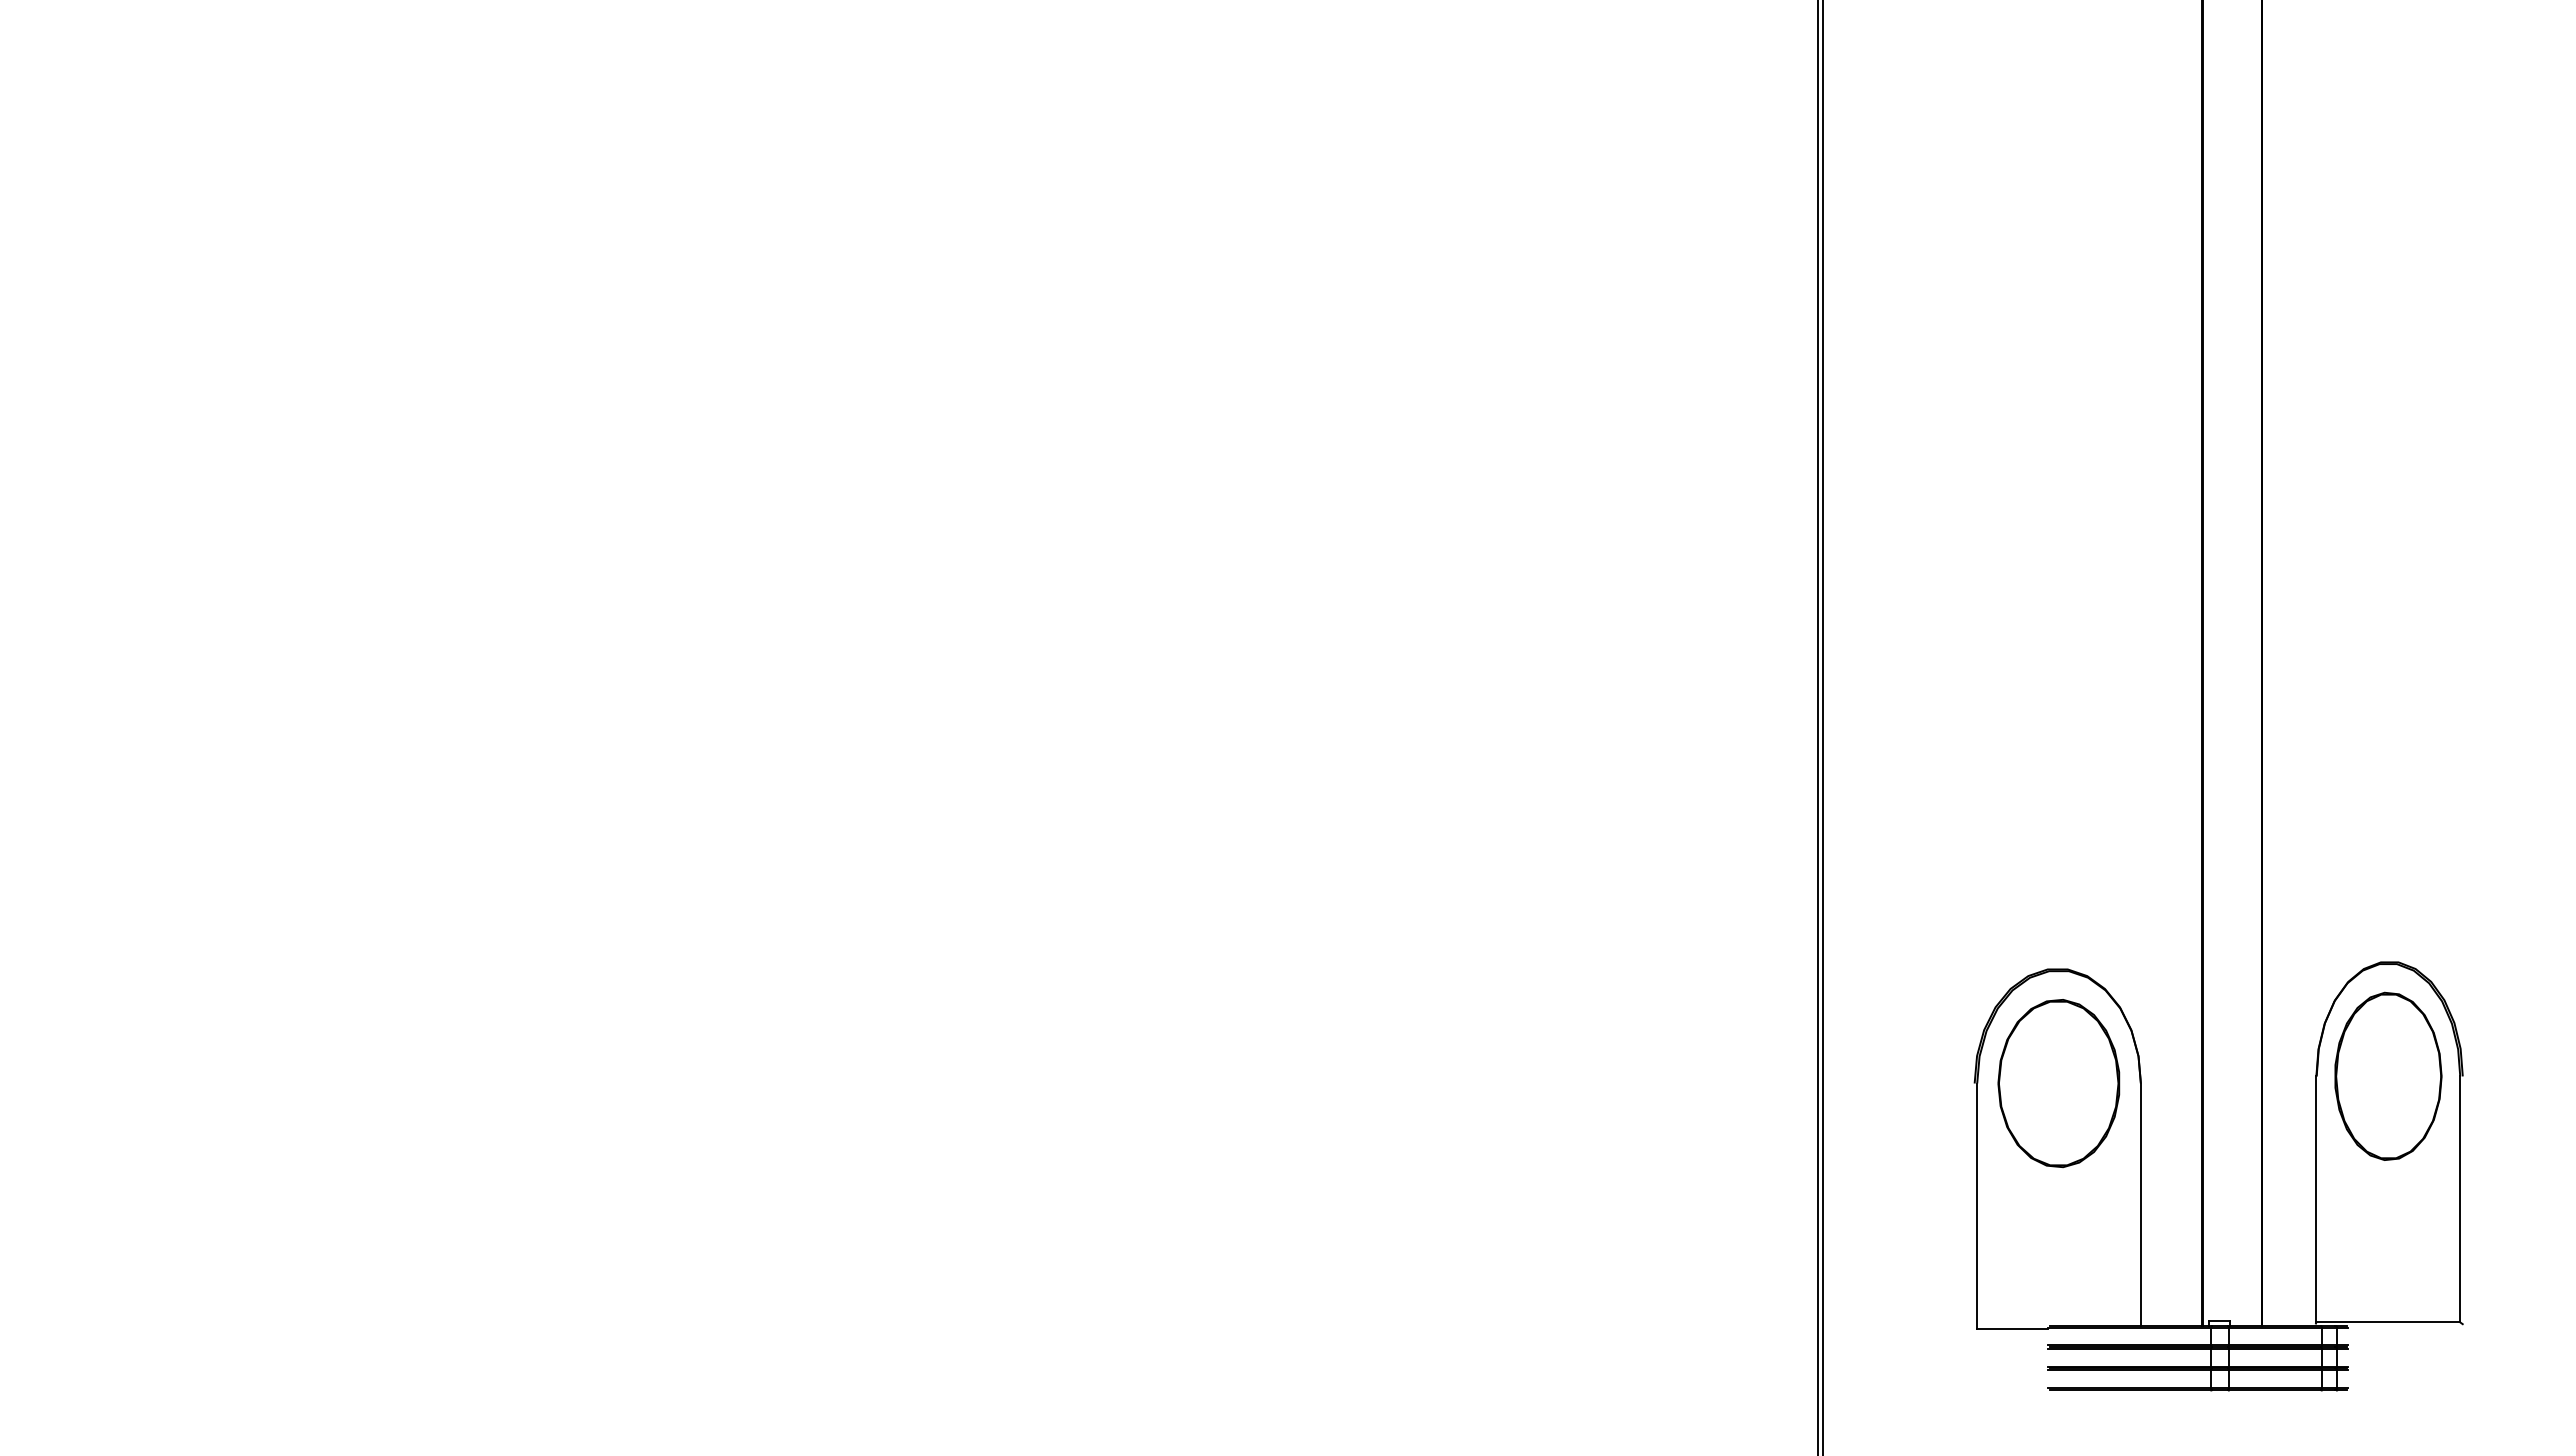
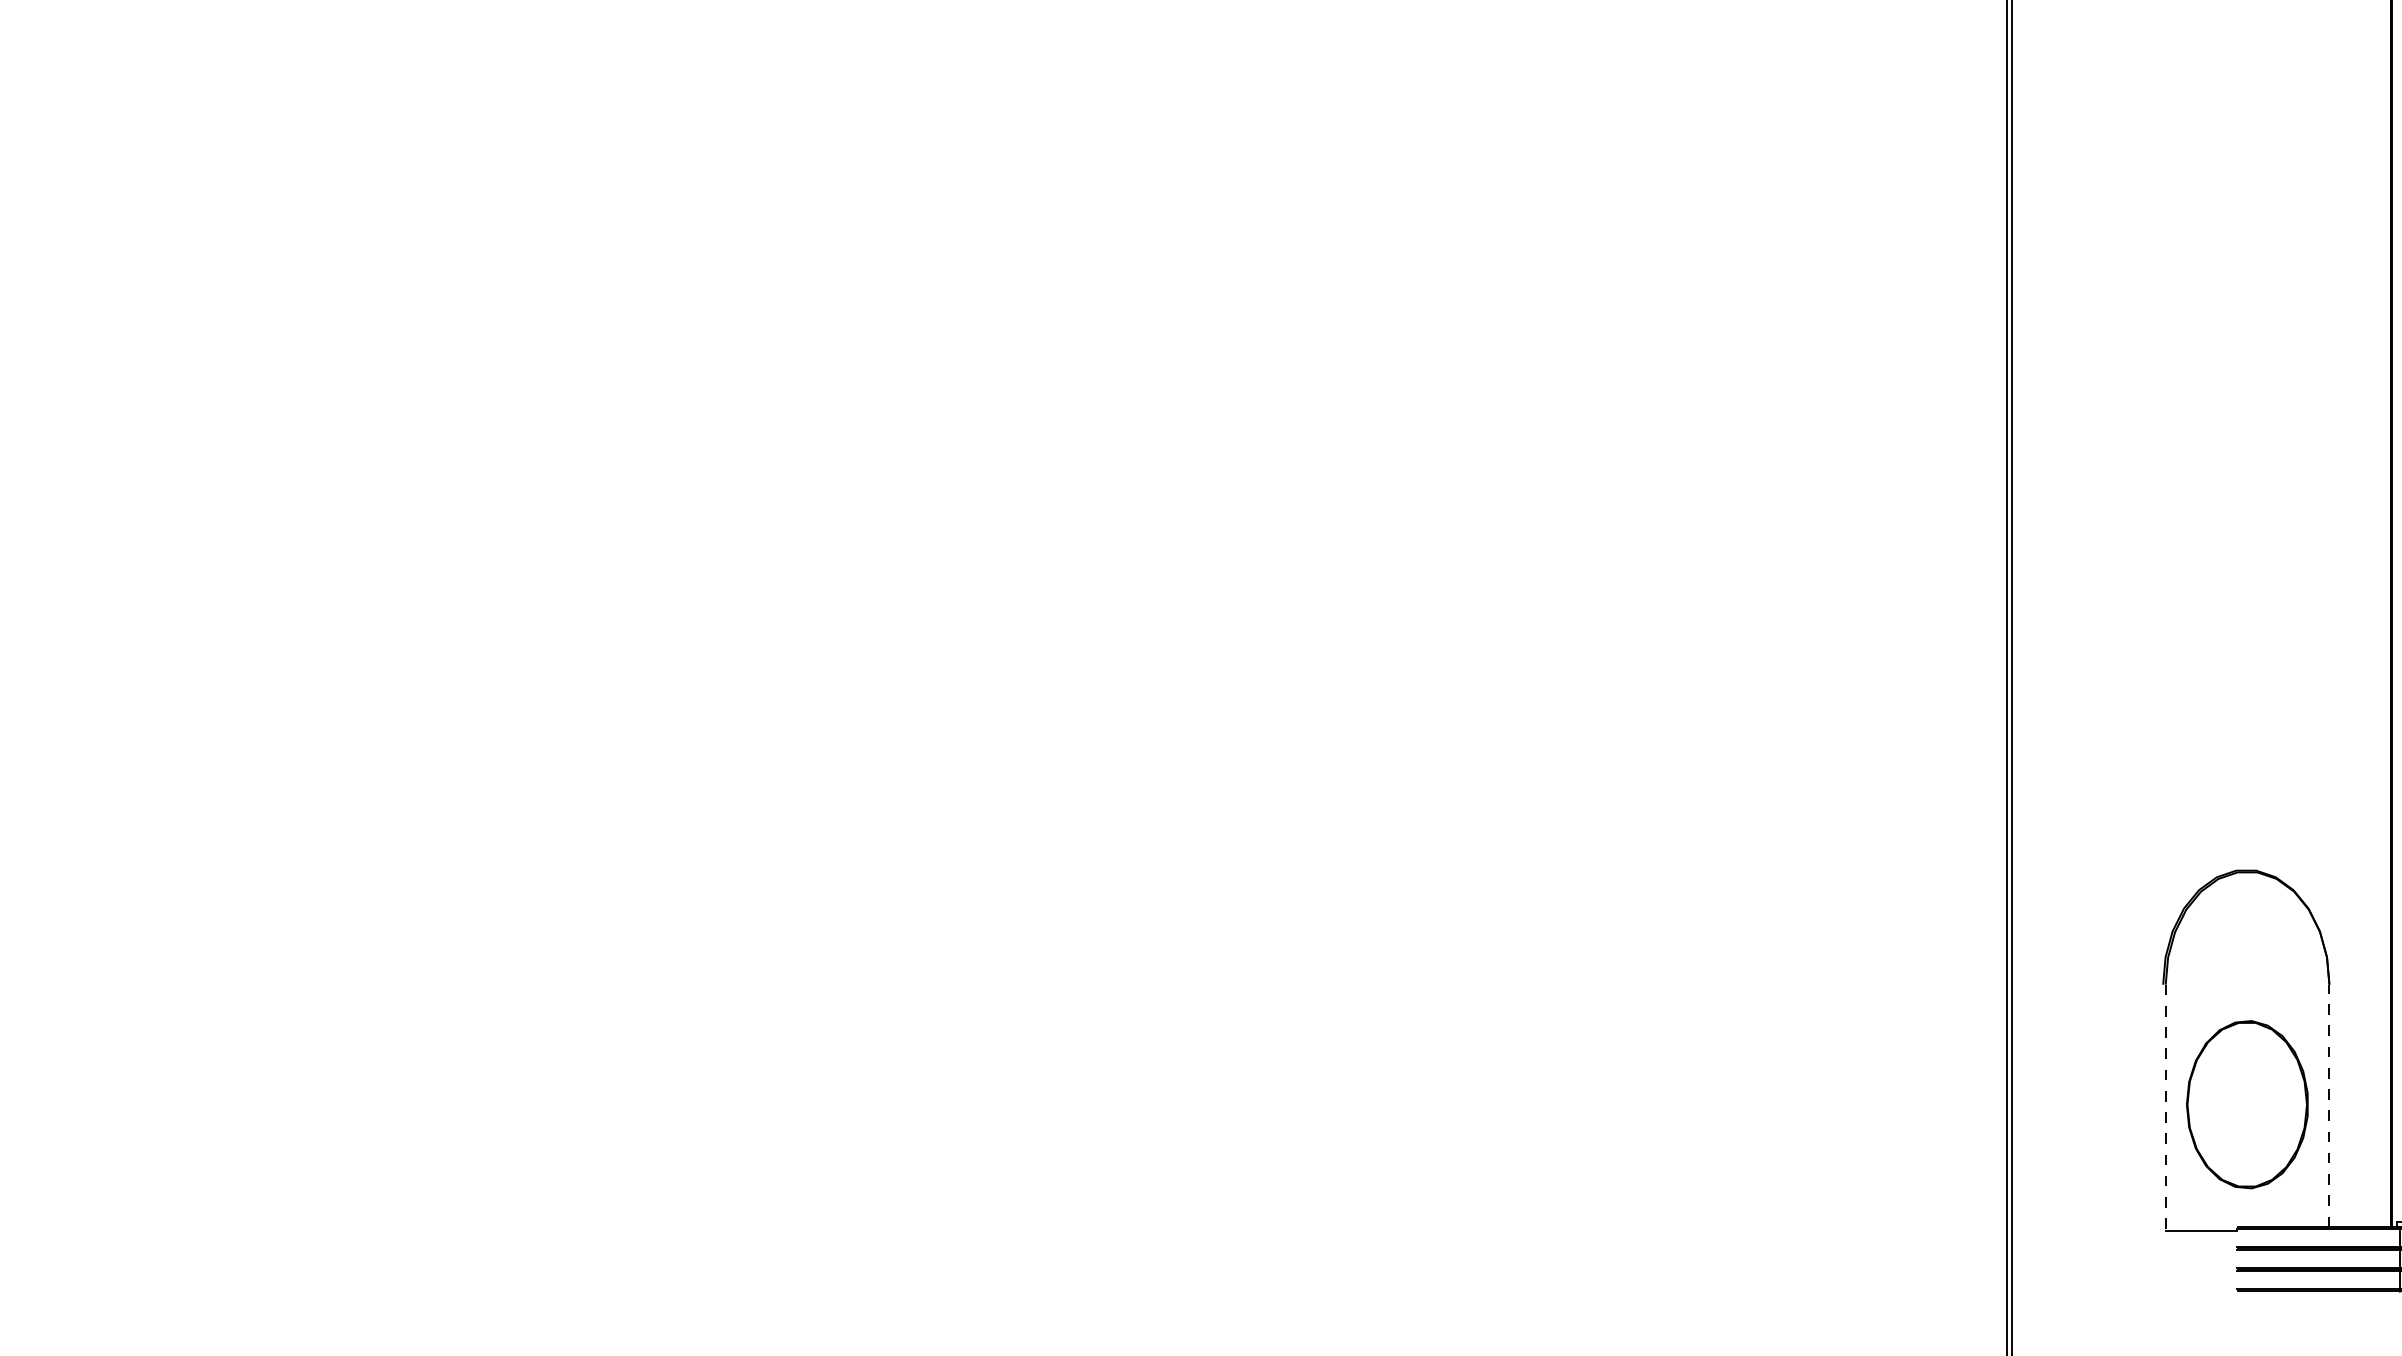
part: (2058, 1083) -> (2247, 1104), moved
line: (2140, 1204) -> (2329, 1105), solid -> dashed
line: (1977, 1206) -> (2166, 1107), solid -> dashed

